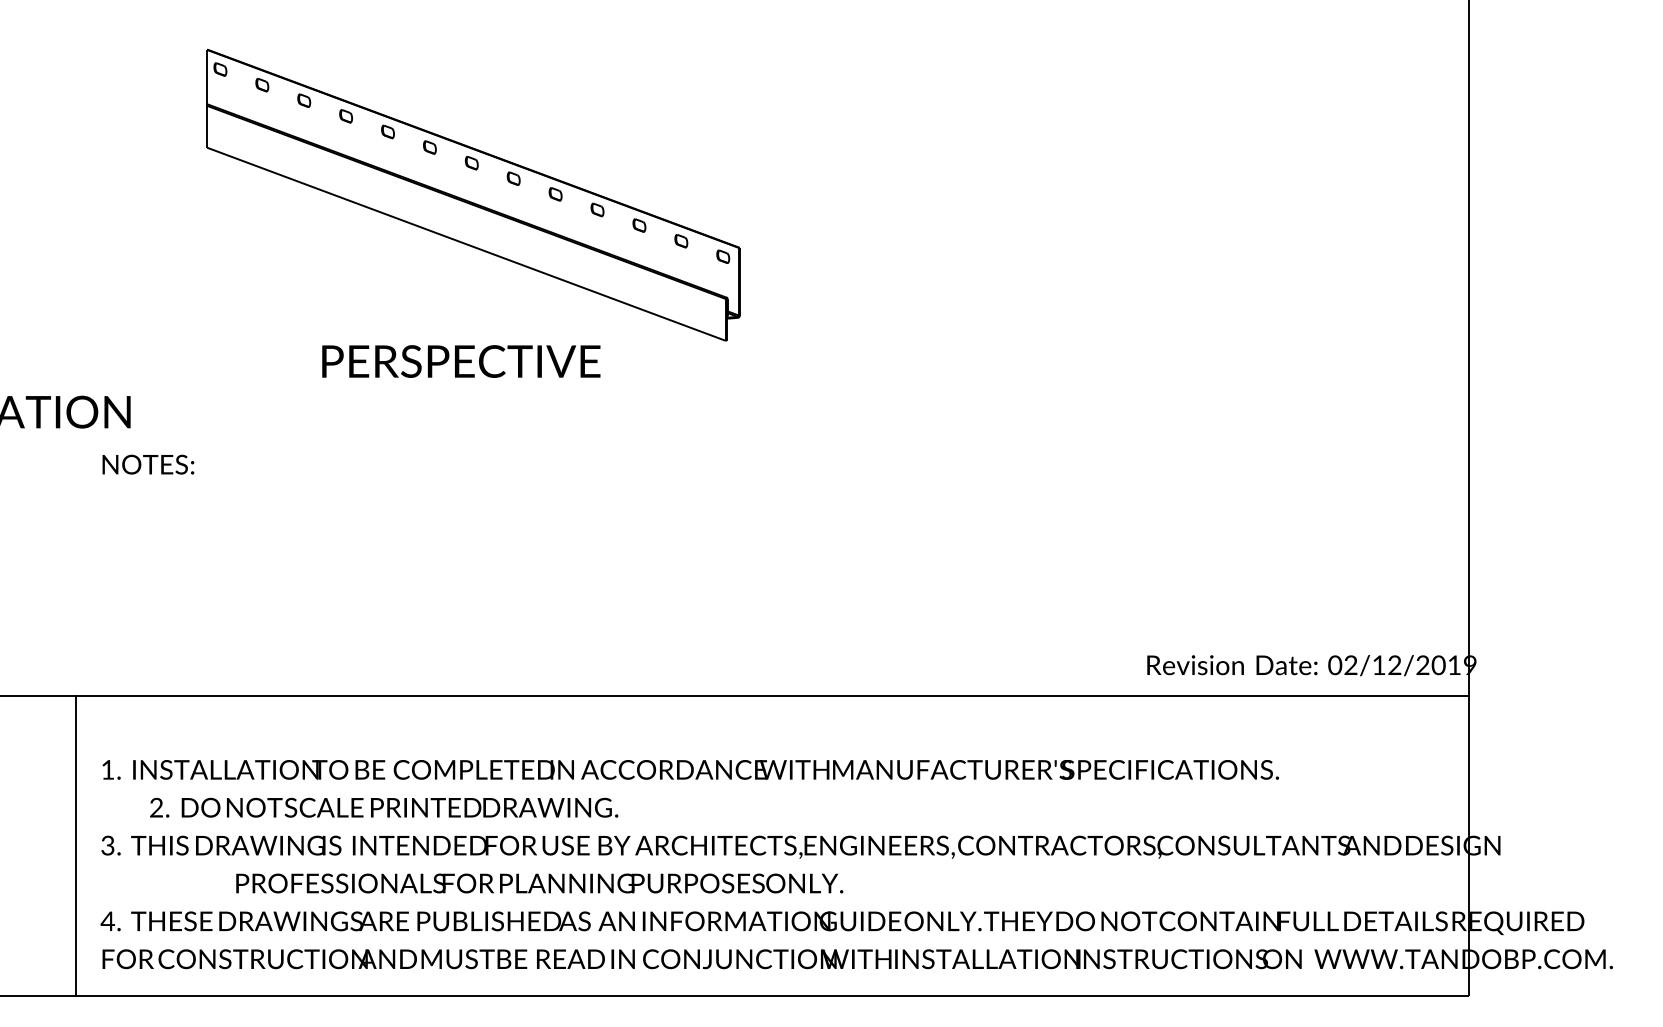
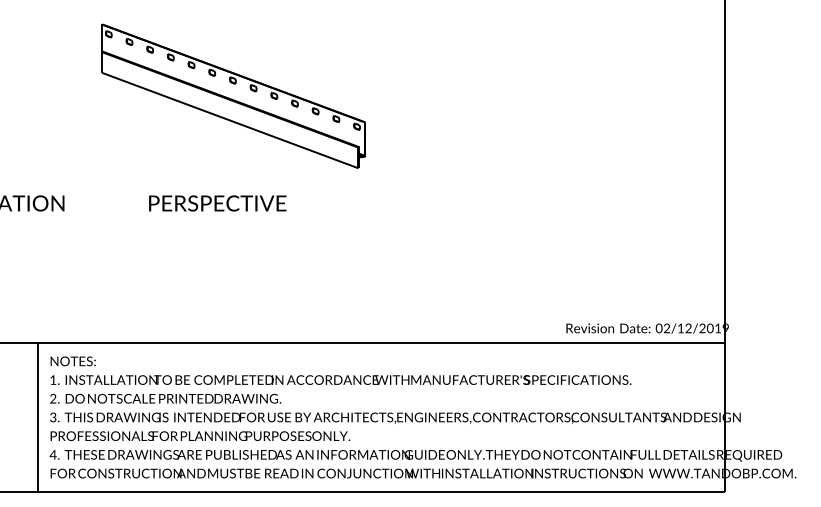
text: (460, 361) -> (217, 203), moved
text: (146, 464) -> (72, 361), moved
text: (383, 807) -> (165, 398), moved
text: (539, 882) -> (200, 435), moved

